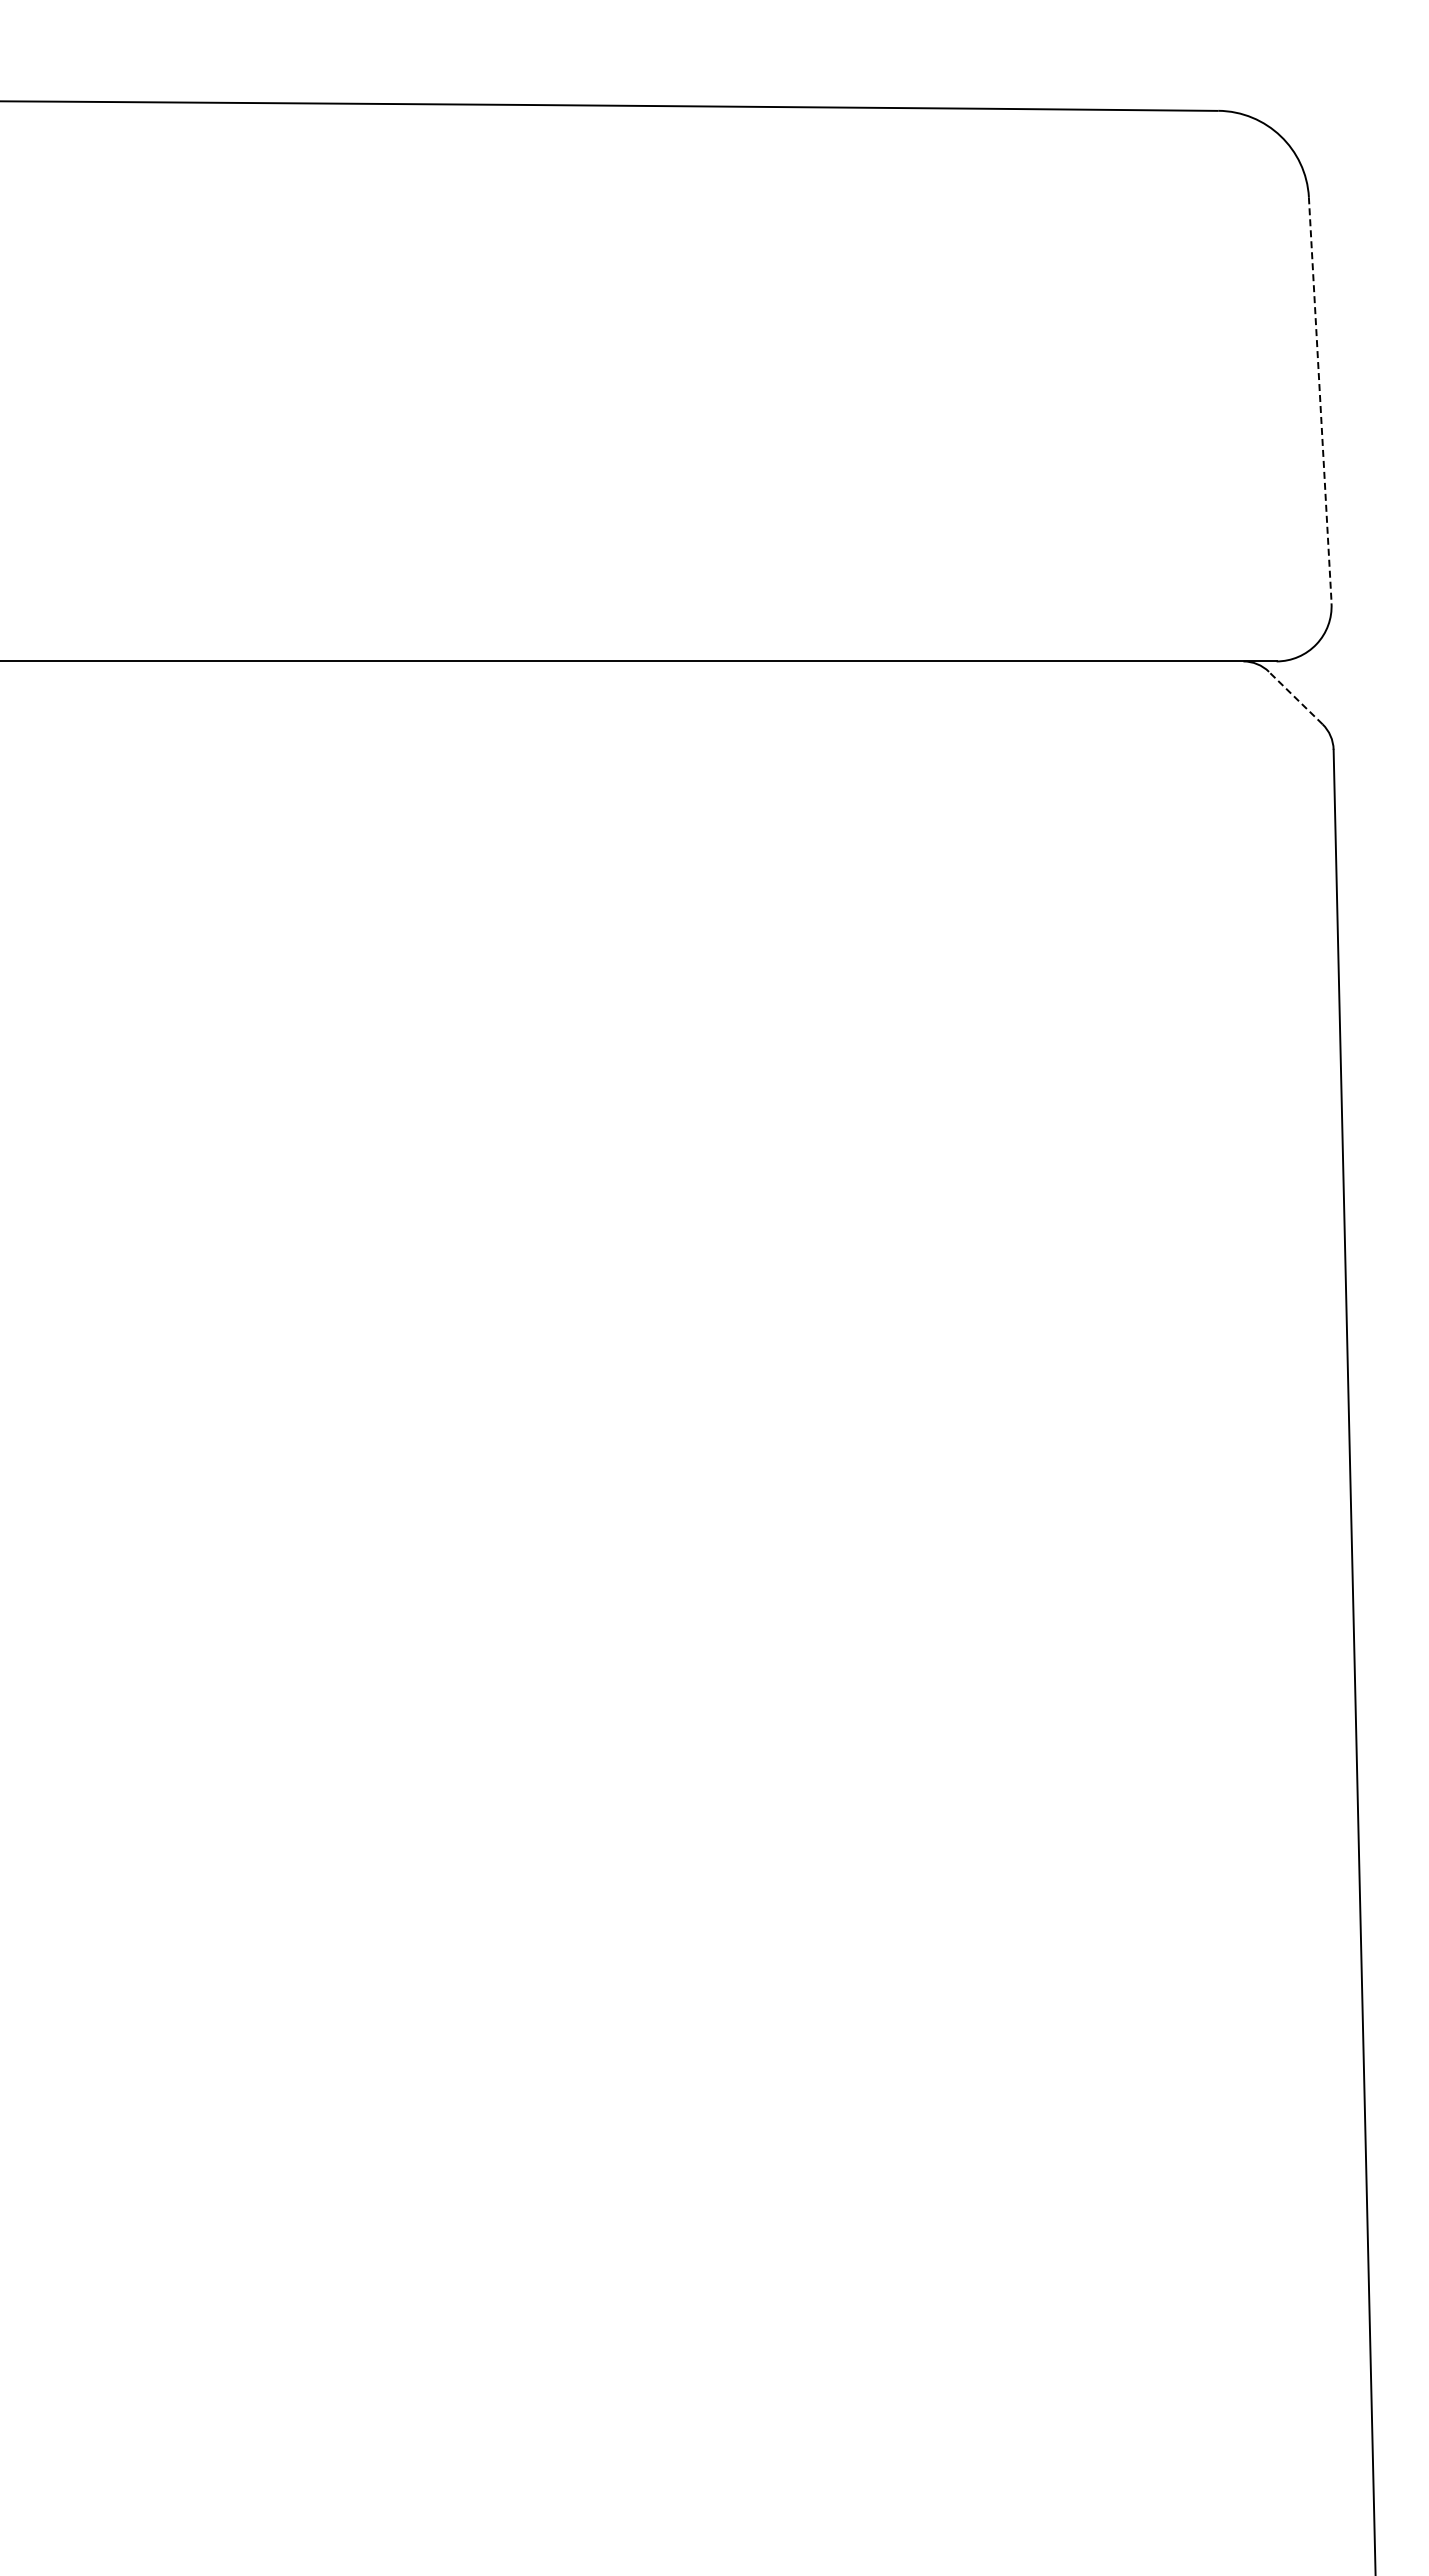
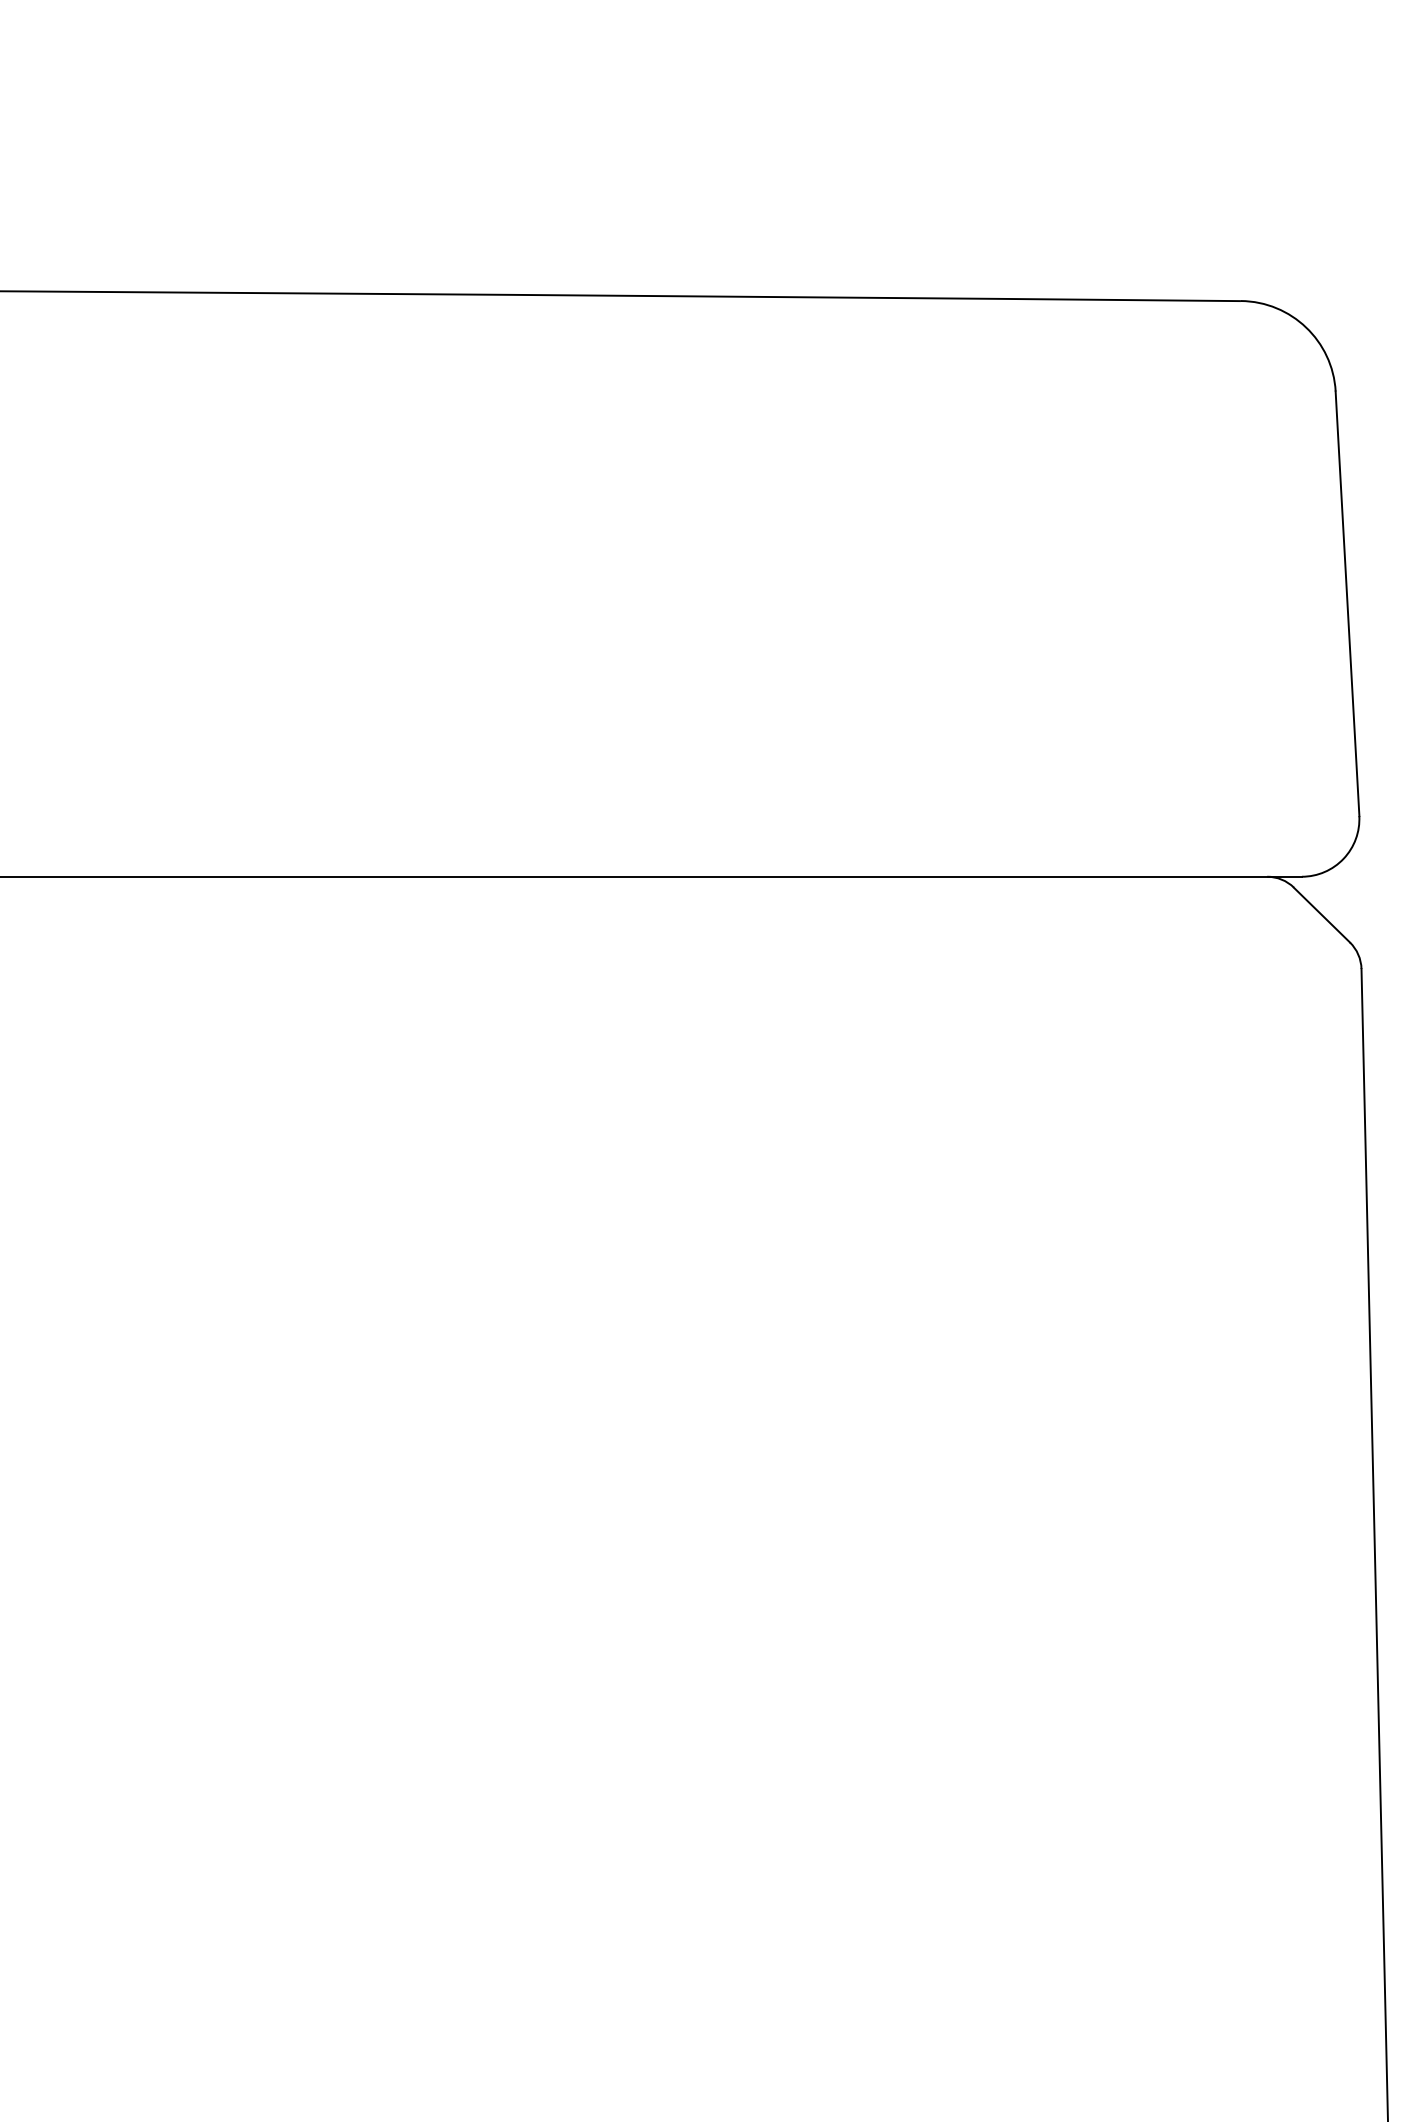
line: (1320, 400) -> (1347, 603), dashed -> solid
line: (1295, 698) -> (1321, 915), dashed -> solid

